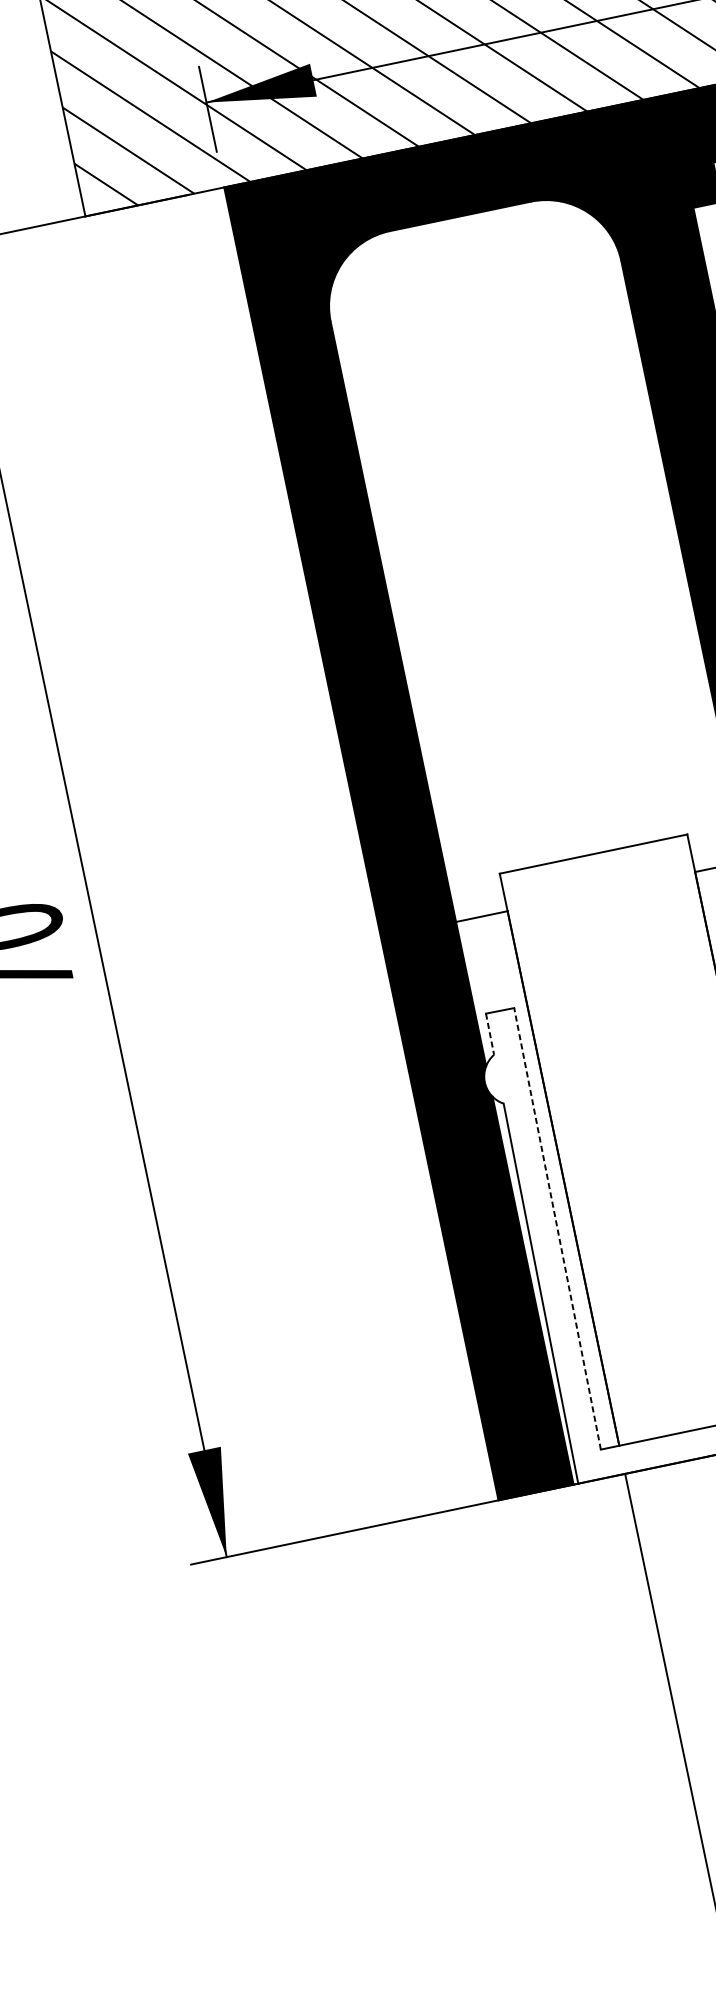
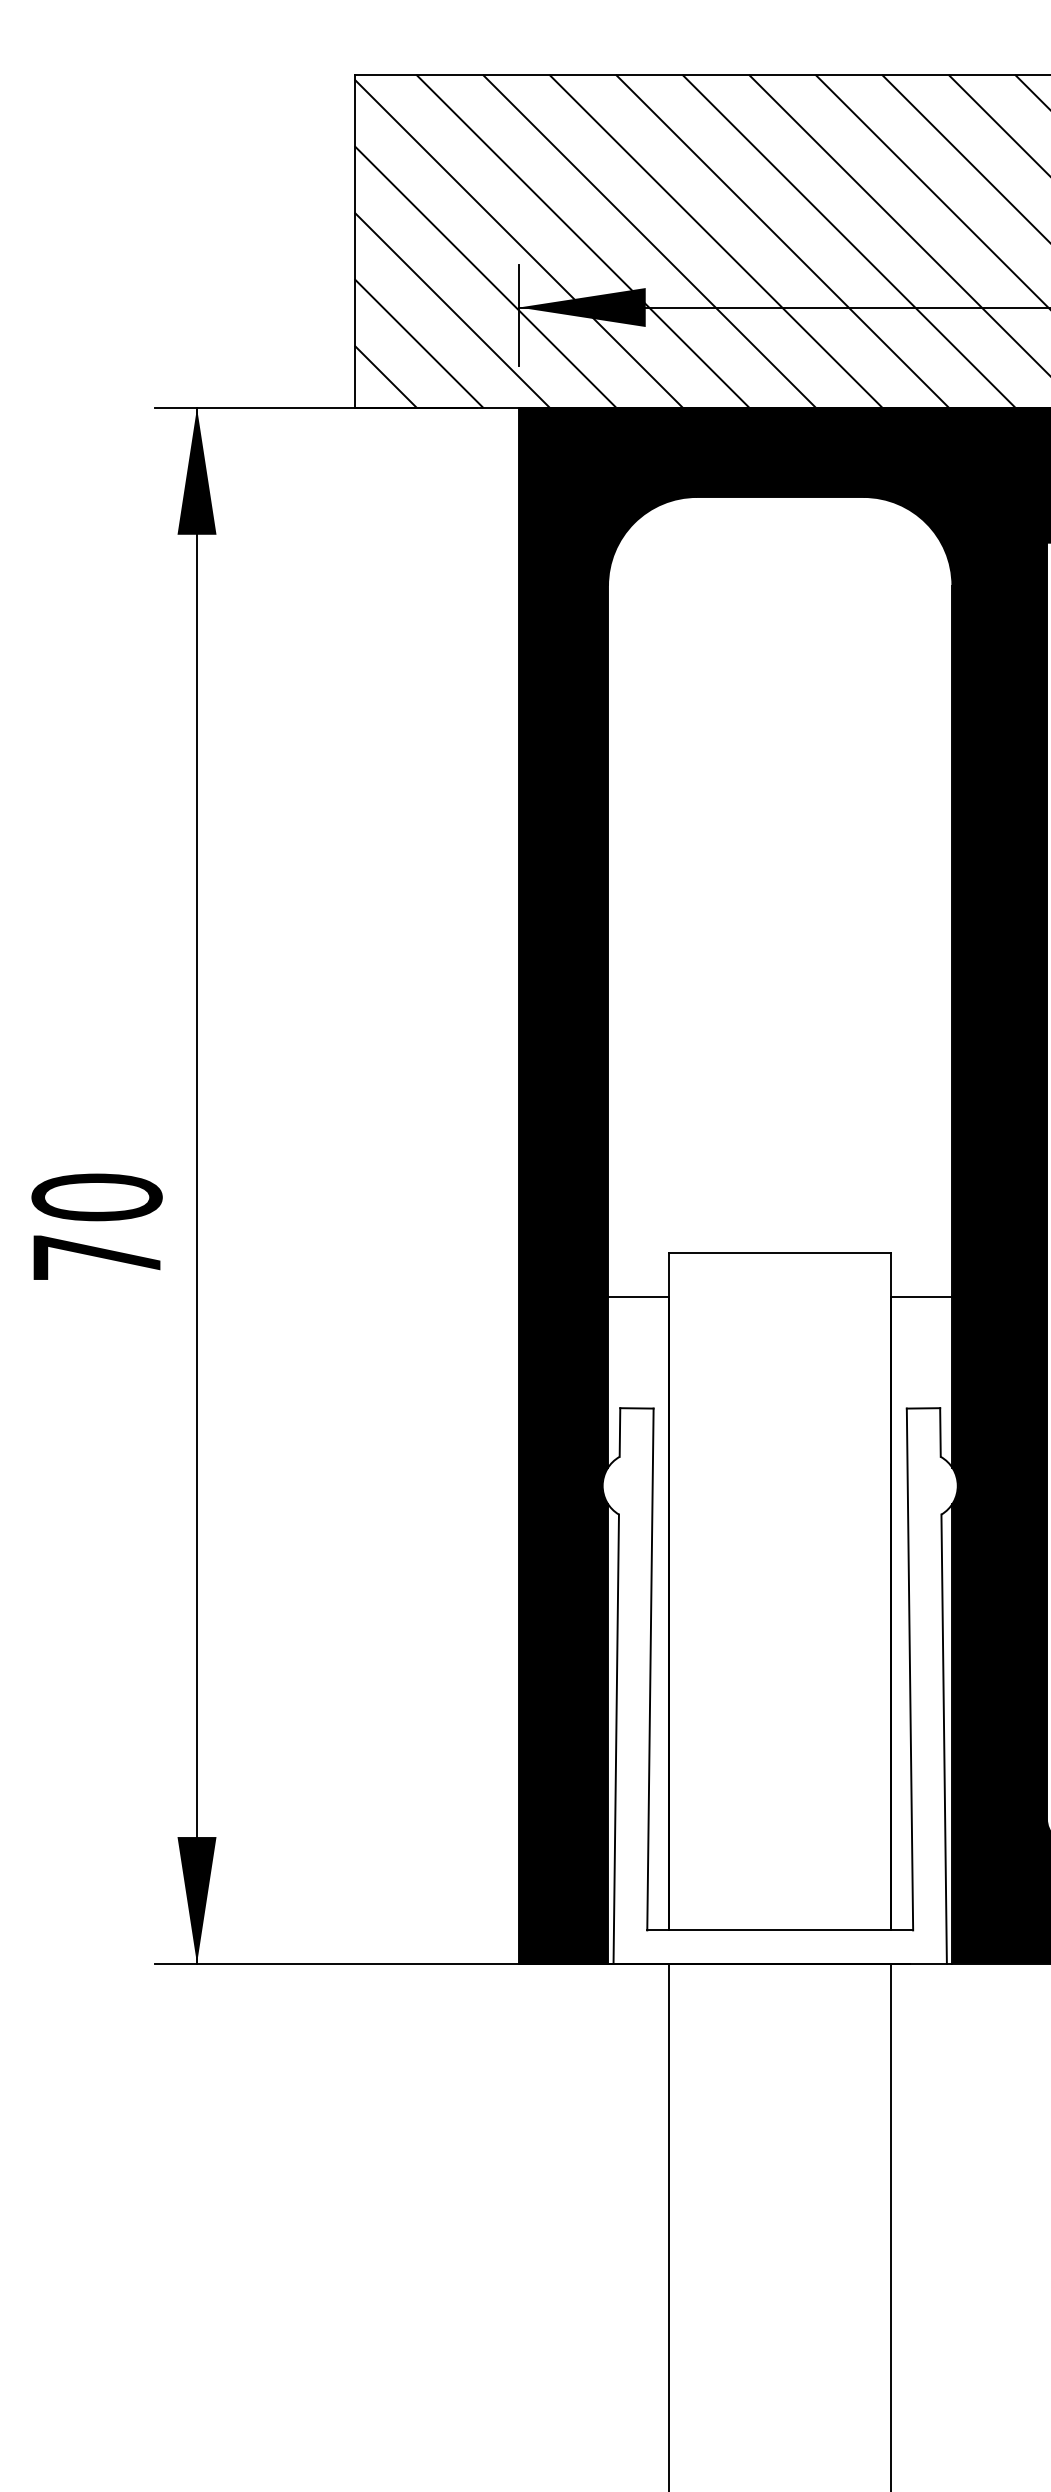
line: (489, 1035) -> (619, 1433), dashed -> solid
line: (557, 1228) -> (650, 1669), dashed -> solid

